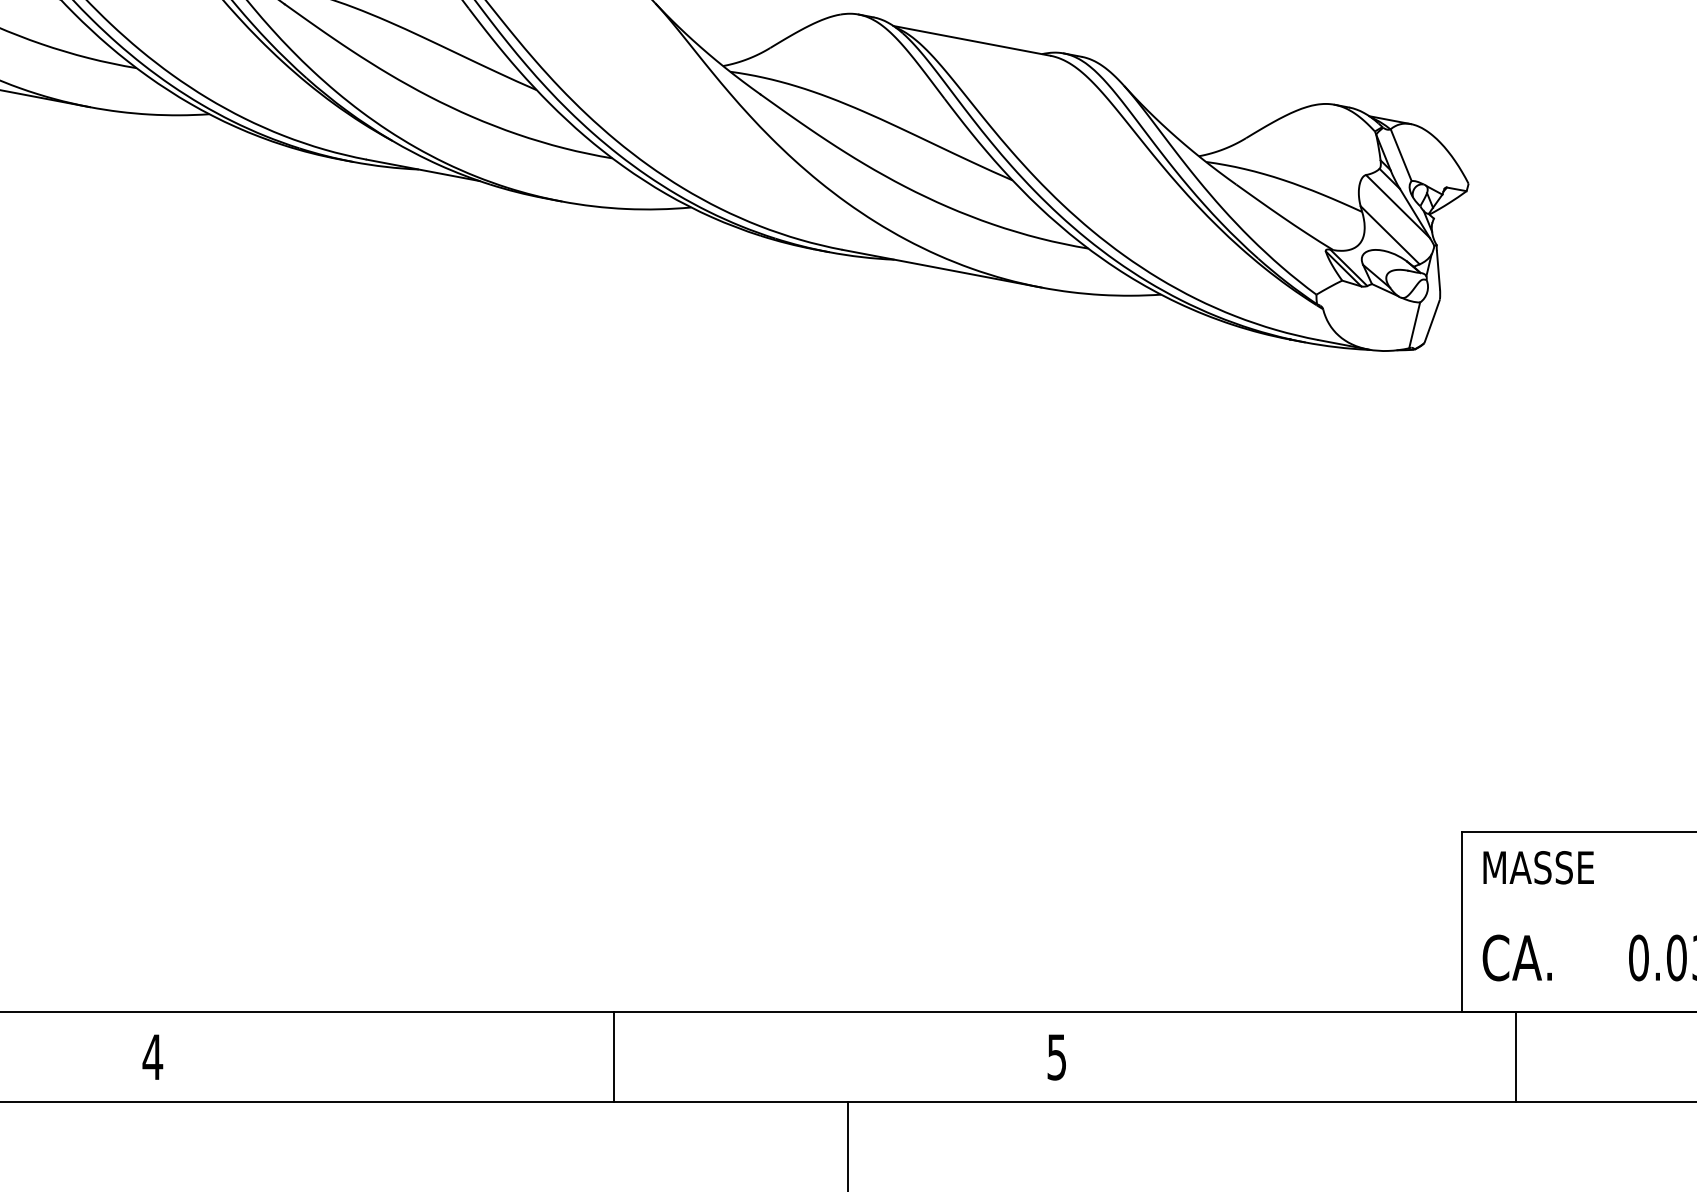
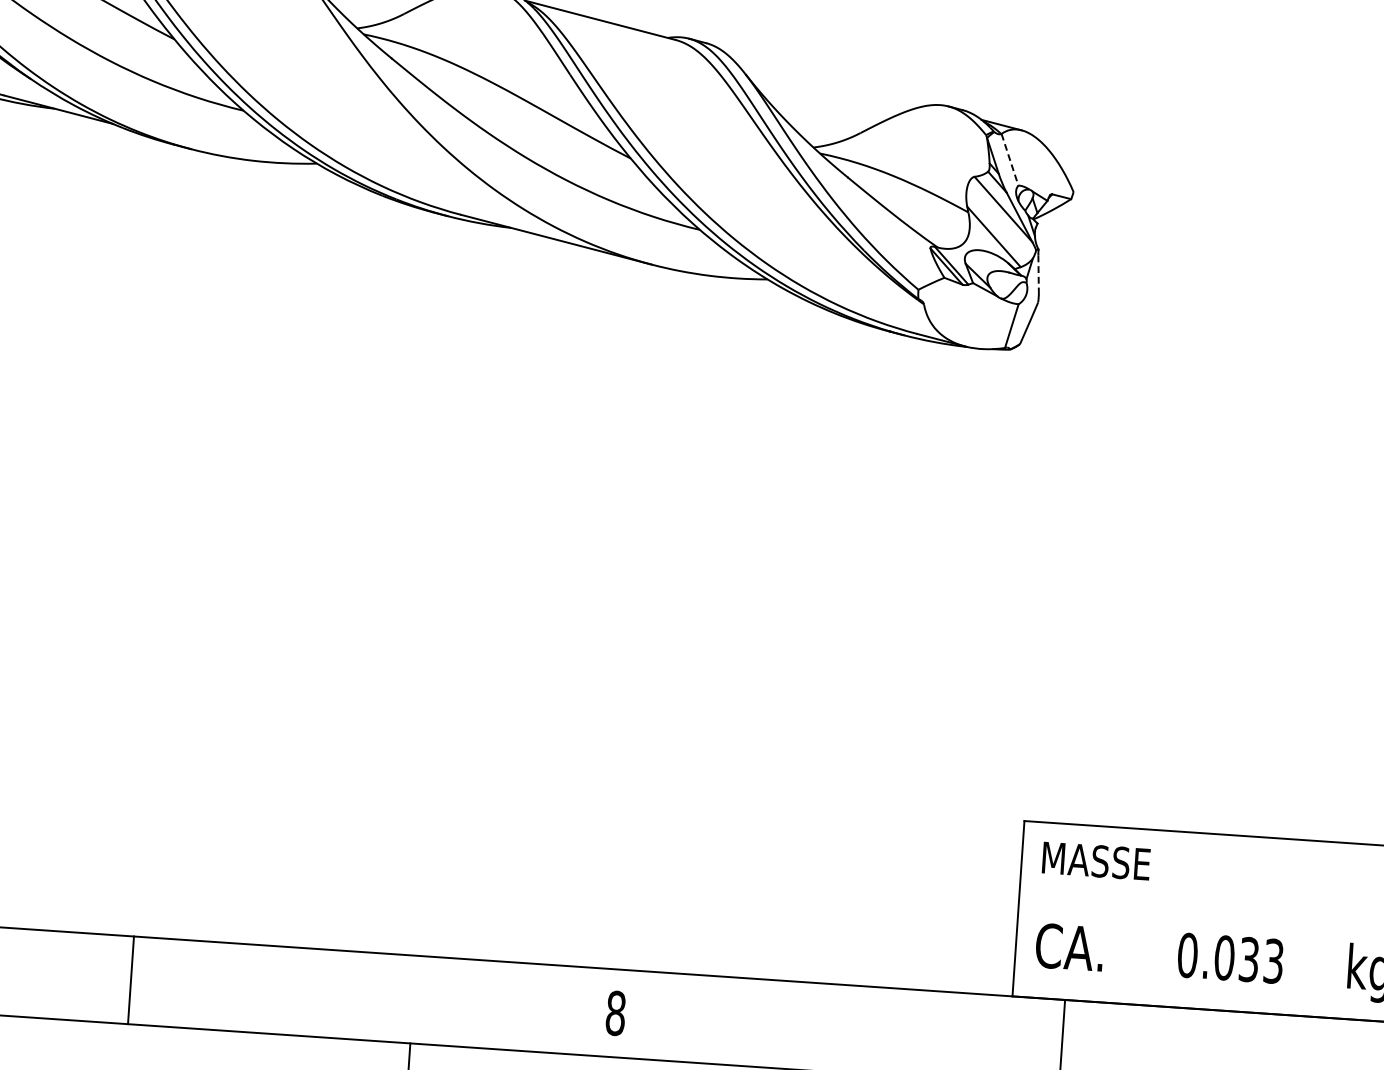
line: (1401, 155) -> (1010, 160), solid -> dashed
line: (1438, 270) -> (1038, 274), solid -> dashed
line: (613, 1057) -> (130, 980), moved
text: (1056, 1057) -> (615, 1013), 5 -> 8

